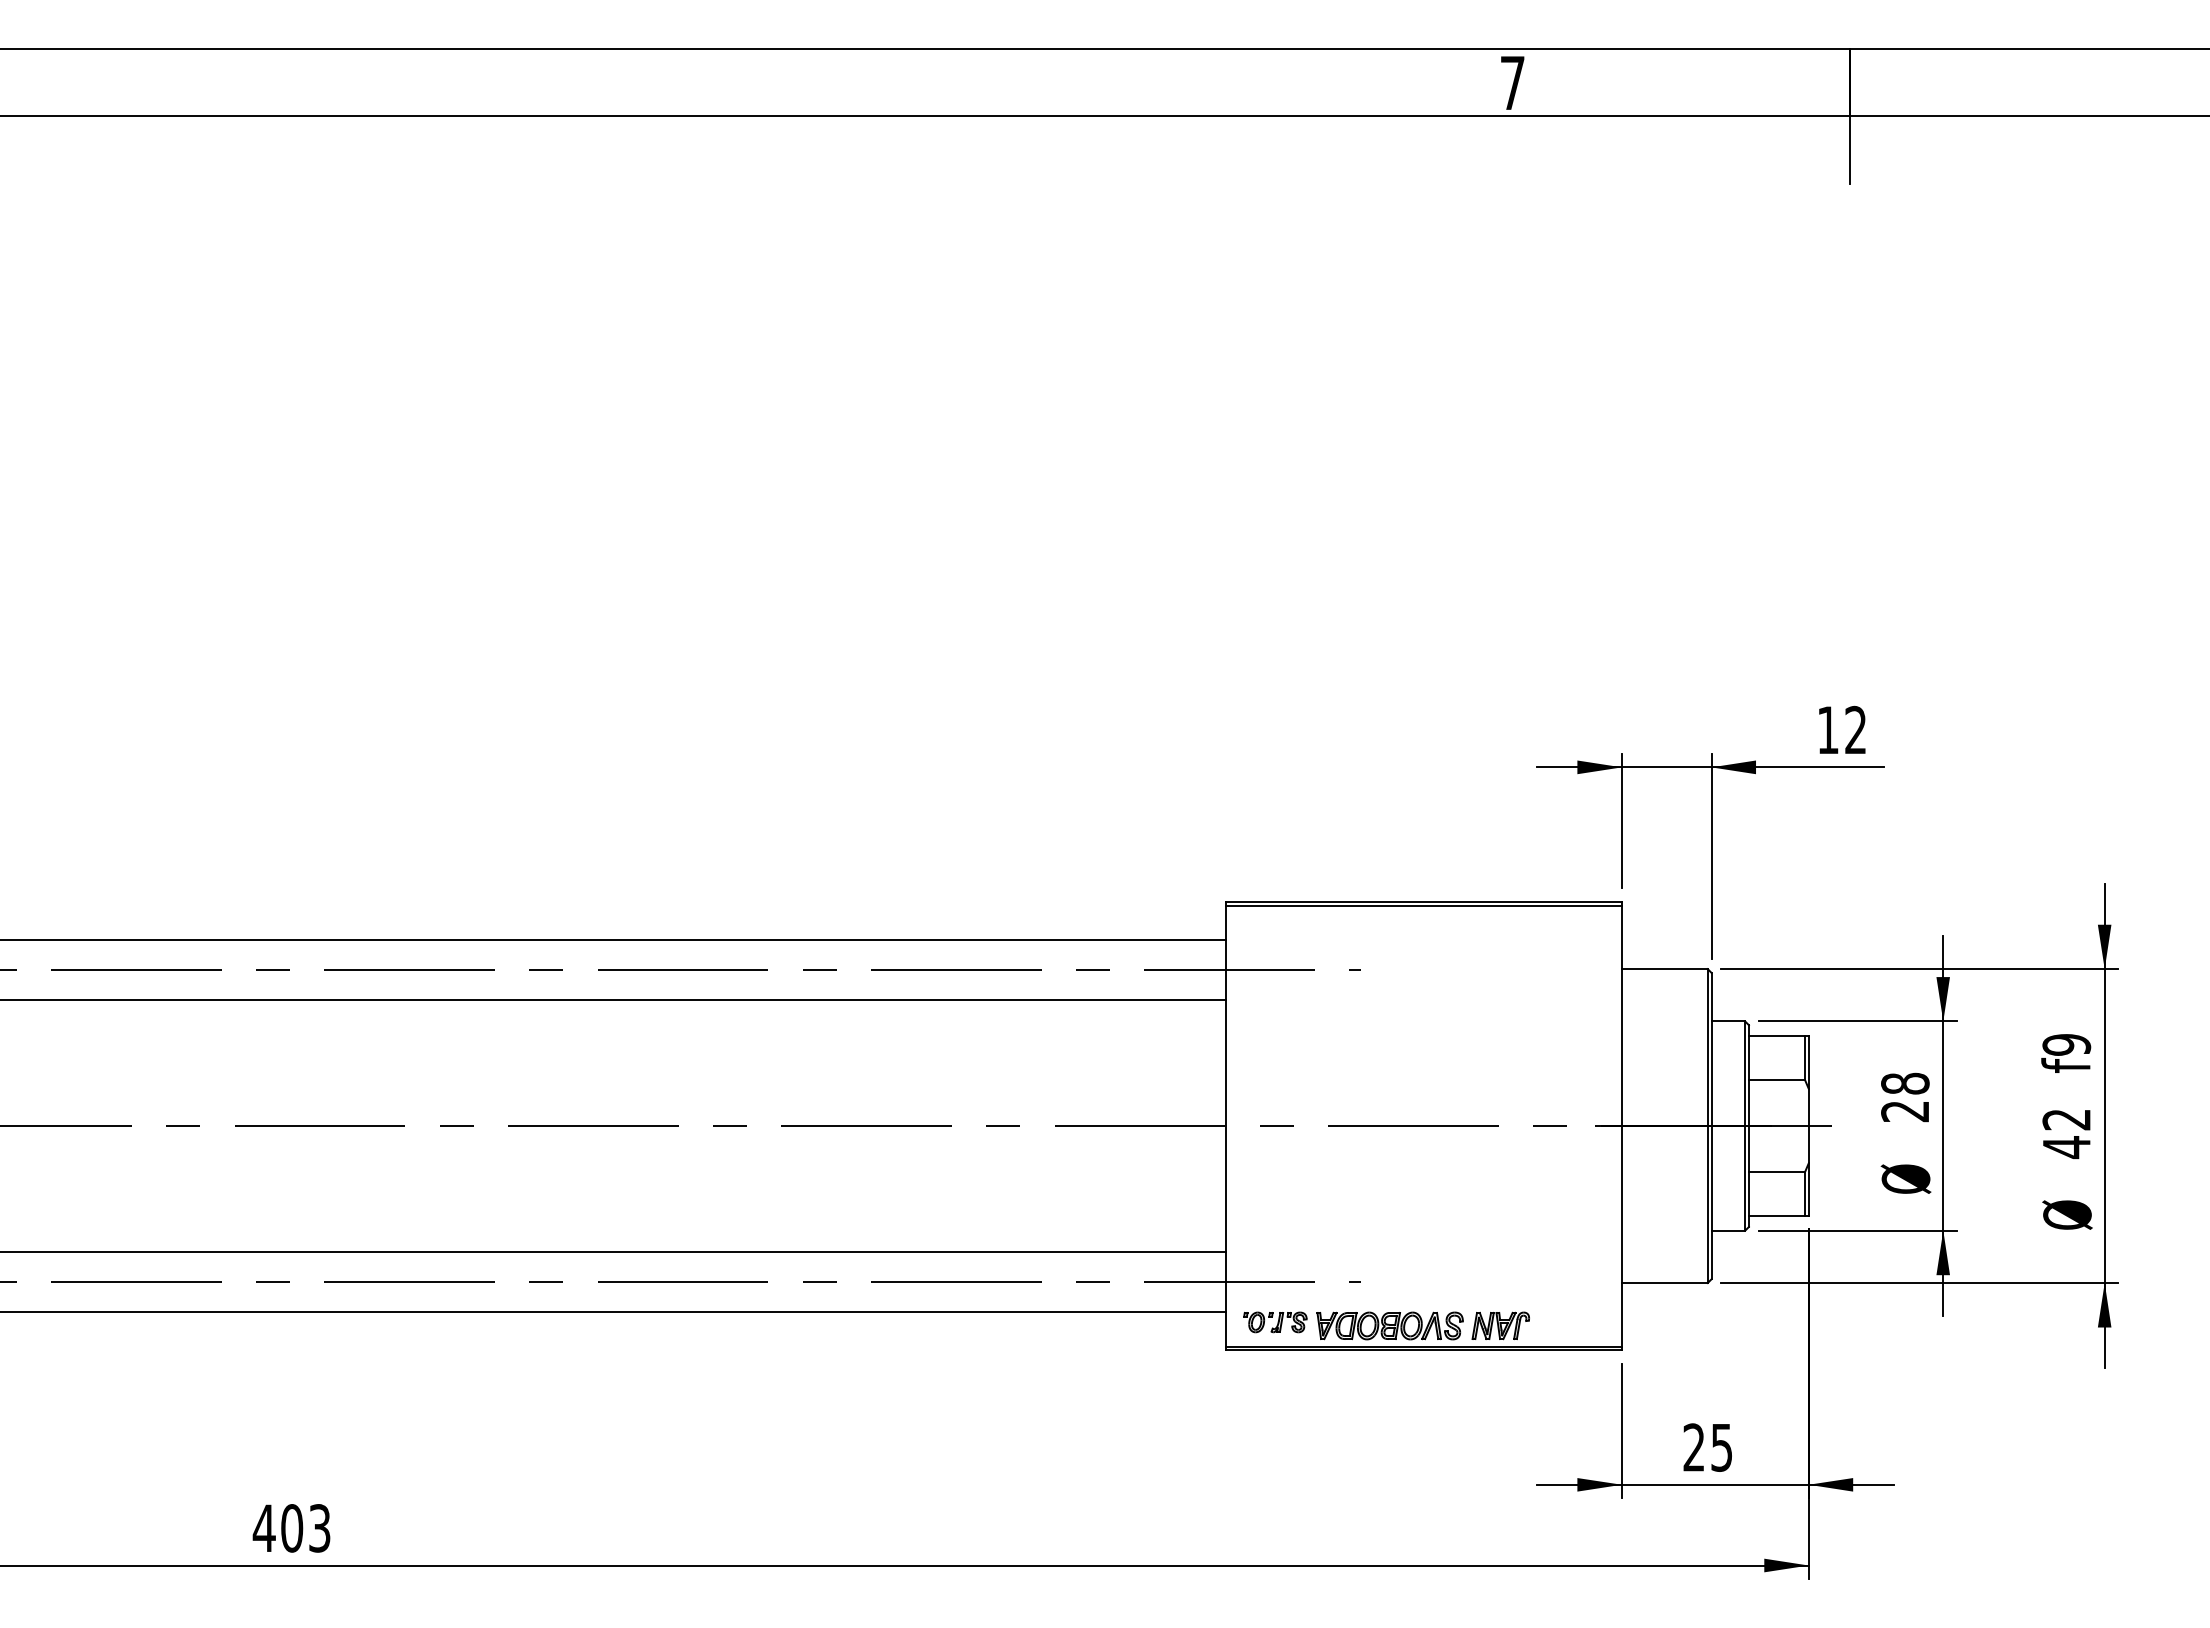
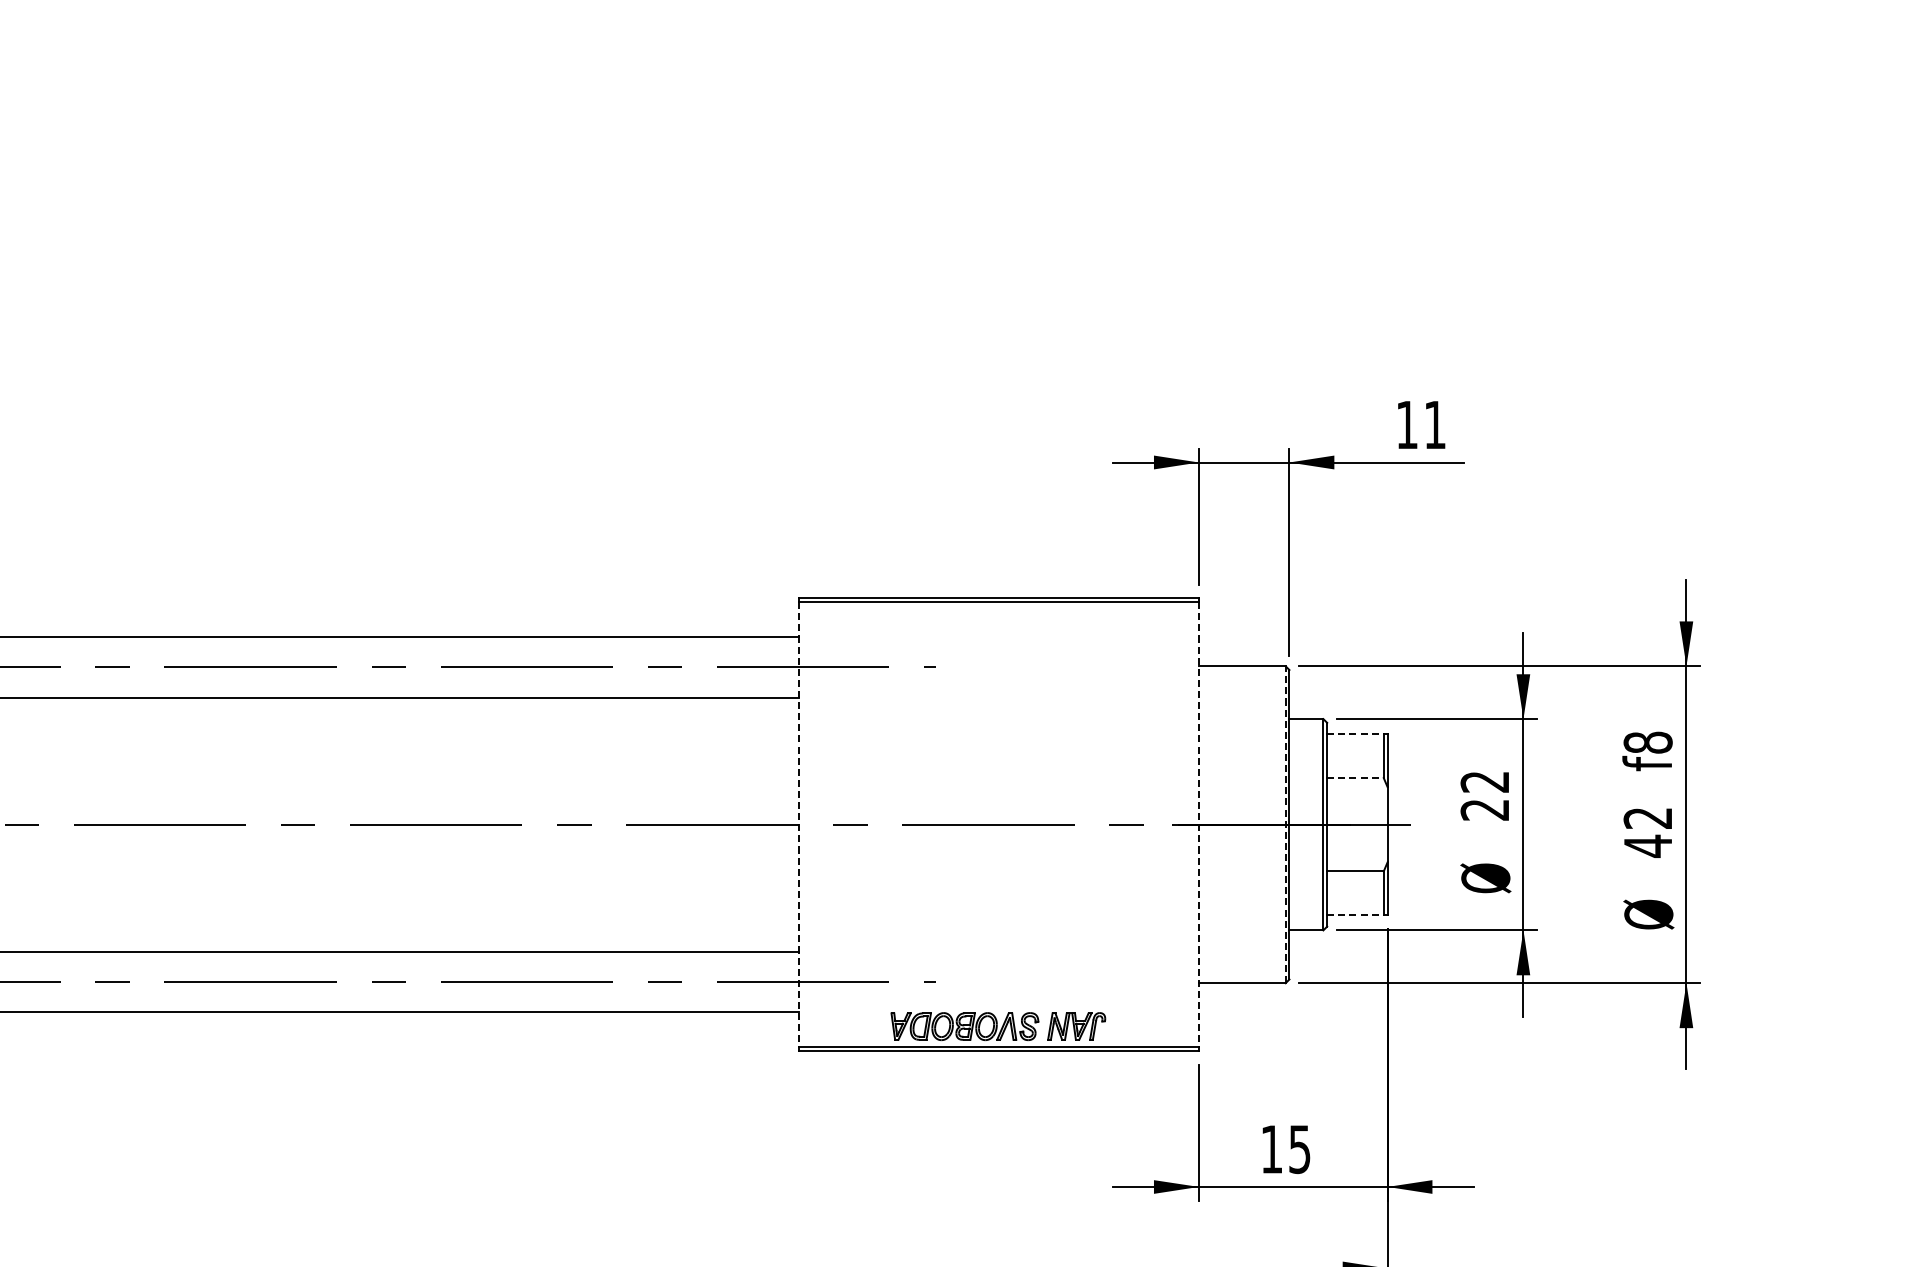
text: (1855, 729) -> (1434, 424), 12 -> 11
line: (1777, 1036) -> (1356, 734), solid -> dashed
text: (2066, 1044) -> (1647, 742), f9 -> f8
line: (1777, 1079) -> (1356, 777), solid -> dashed
text: (1905, 1083) -> (1485, 781), 28 -> 22
line: (1225, 1126) -> (798, 825), solid -> dashed
line: (1621, 1126) -> (1198, 825), solid -> dashed
line: (1707, 1126) -> (1285, 825), solid -> dashed
line: (1777, 1215) -> (1356, 915), solid -> dashed
part: (1275, 1322) -> (849, 1023), removed
text: (1693, 1447) -> (1271, 1149), 25 -> 15

